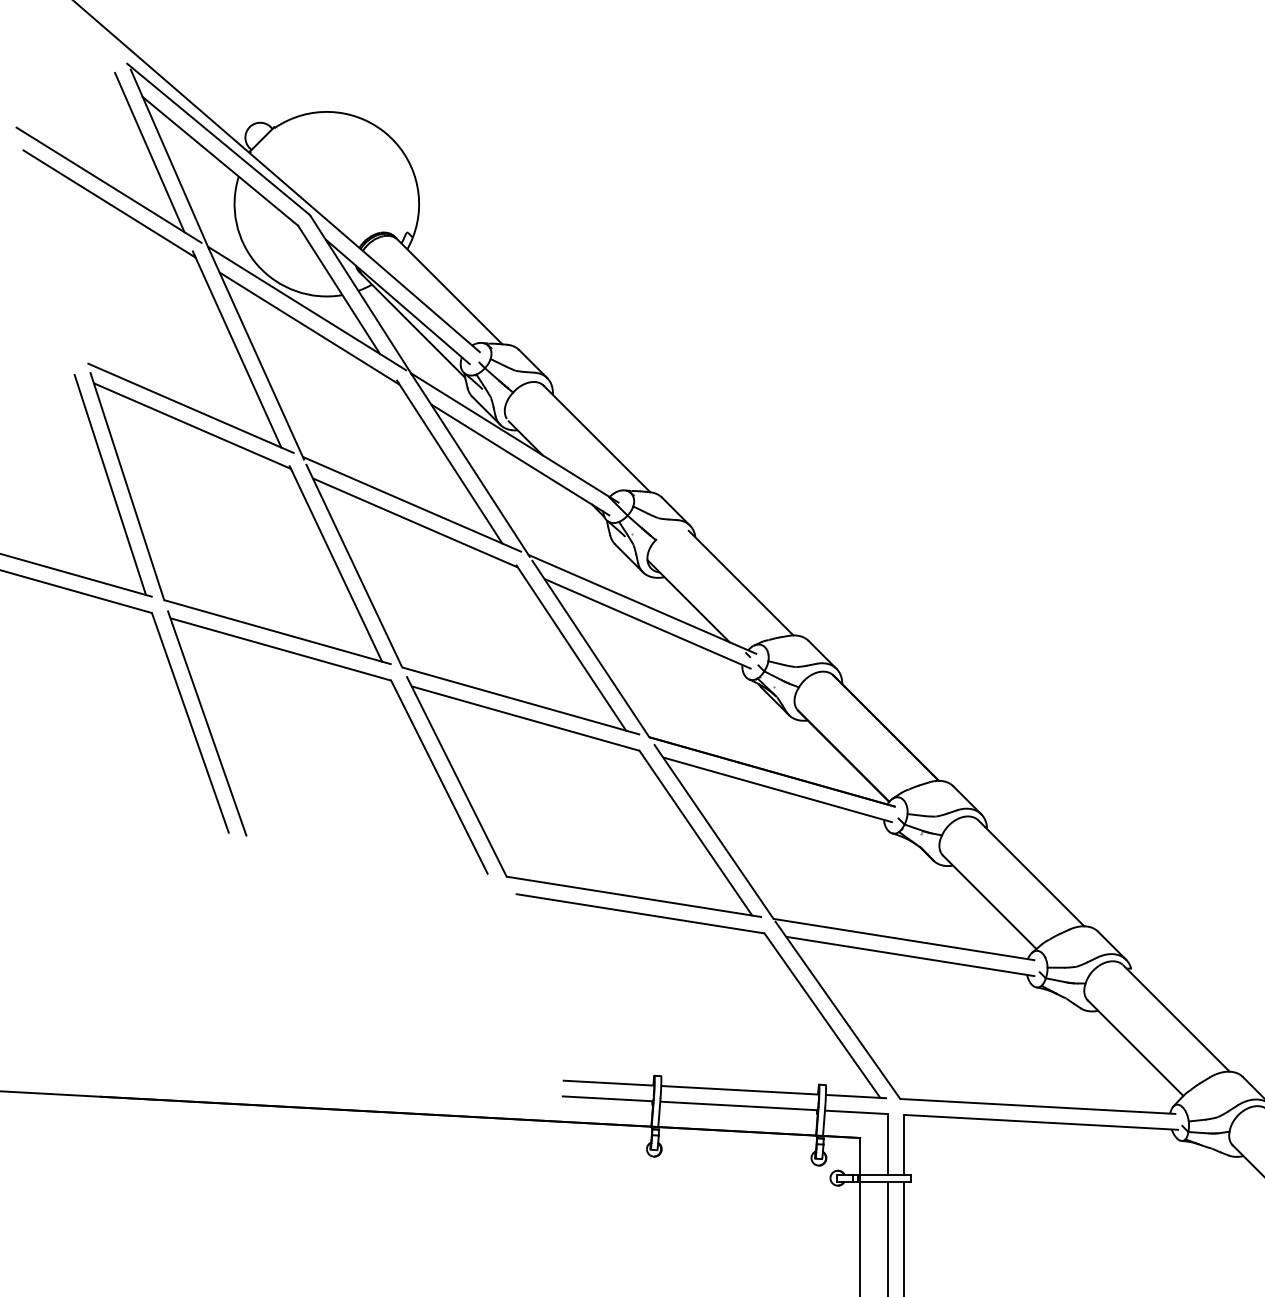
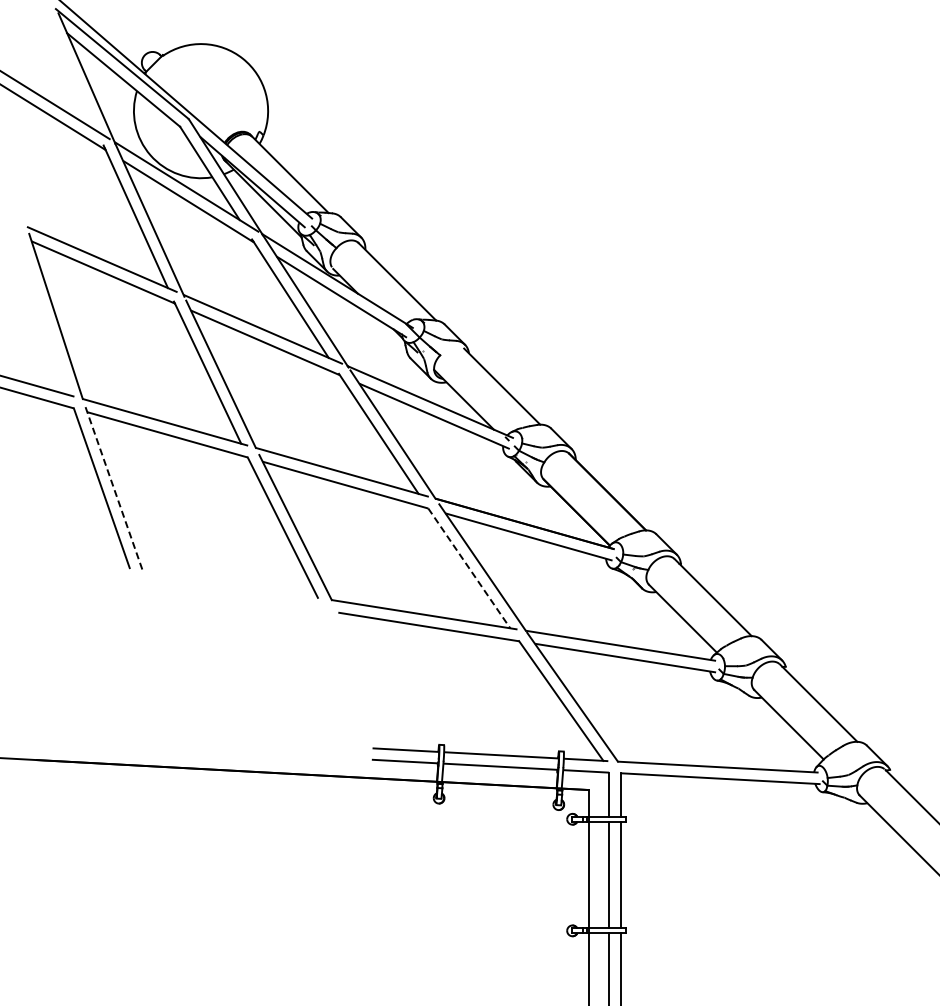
line: (150, 152) -> (72, 73), removed
line: (110, 485) -> (43, 315), removed
line: (207, 724) -> (114, 489), solid -> dashed
line: (696, 833) -> (469, 568), solid -> dashed

